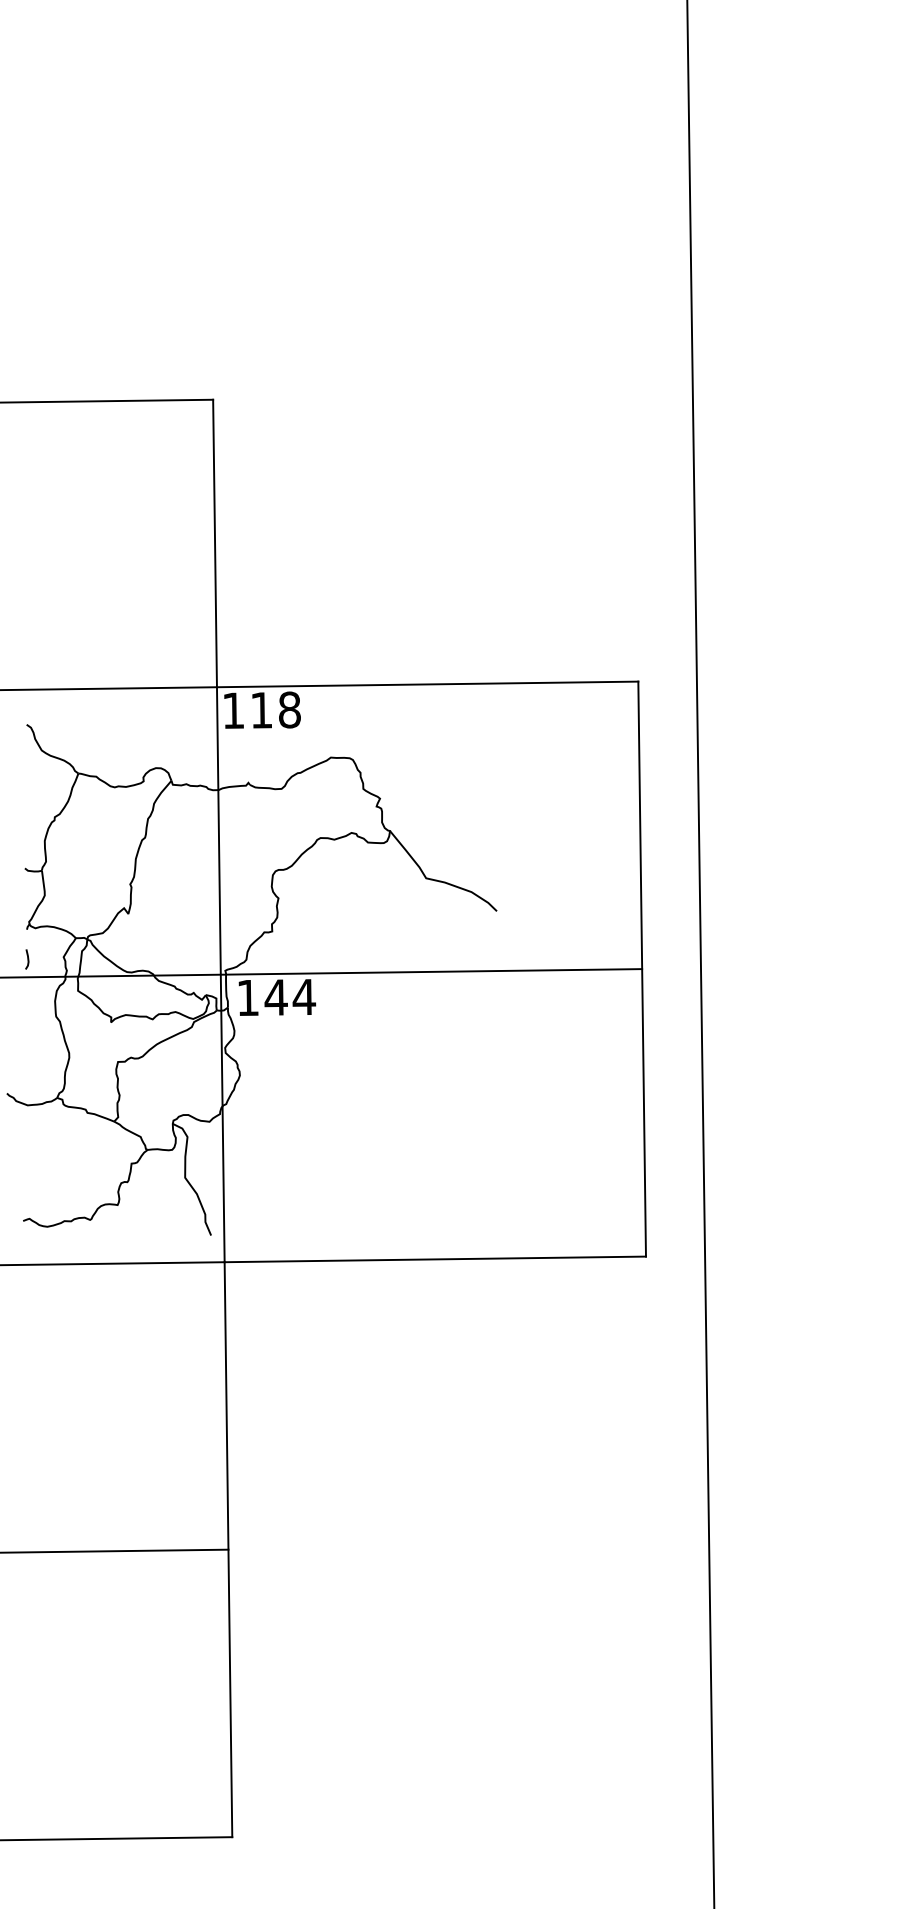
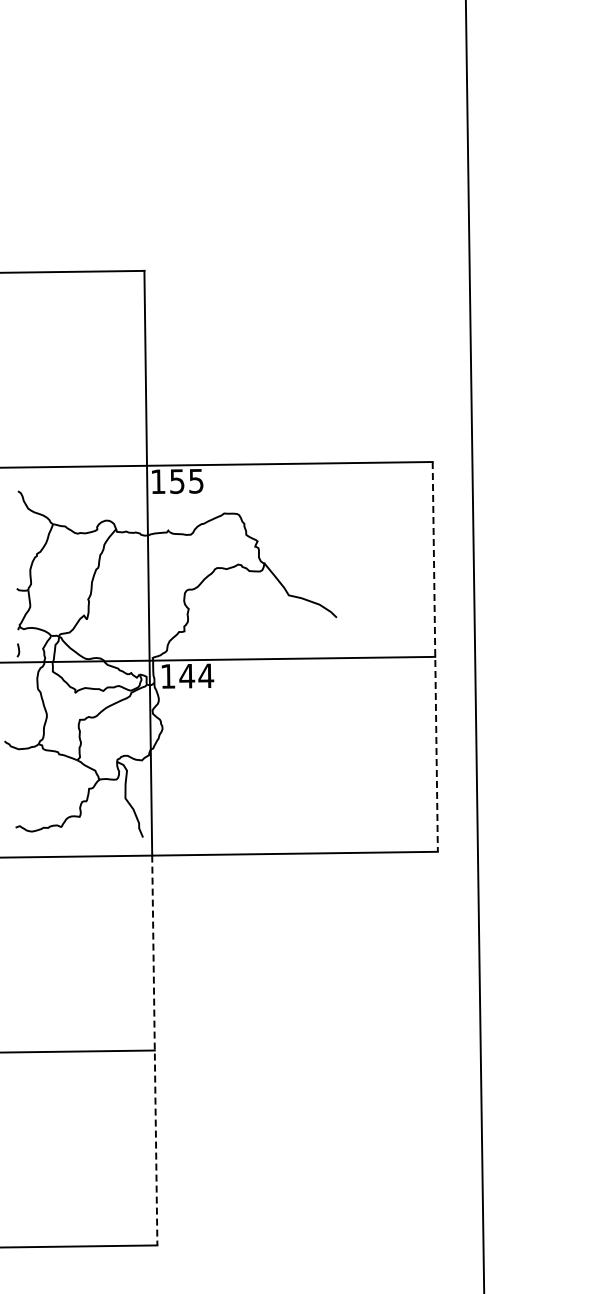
text: (275, 710) -> (186, 481), 118 -> 155
line: (642, 968) -> (435, 656), solid -> dashed
line: (228, 1549) -> (154, 1050), solid -> dashed

